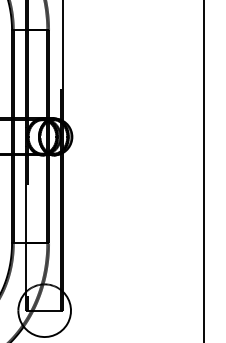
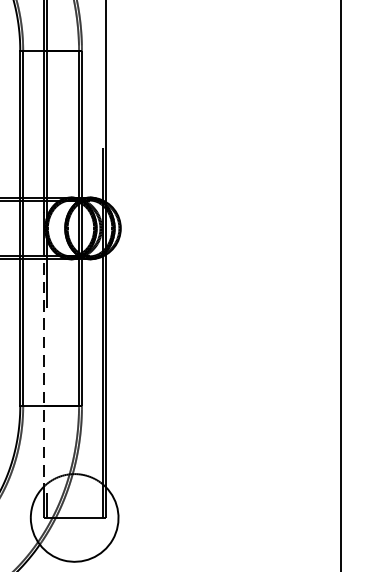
line: (26, 219) -> (44, 365), solid -> dashed

